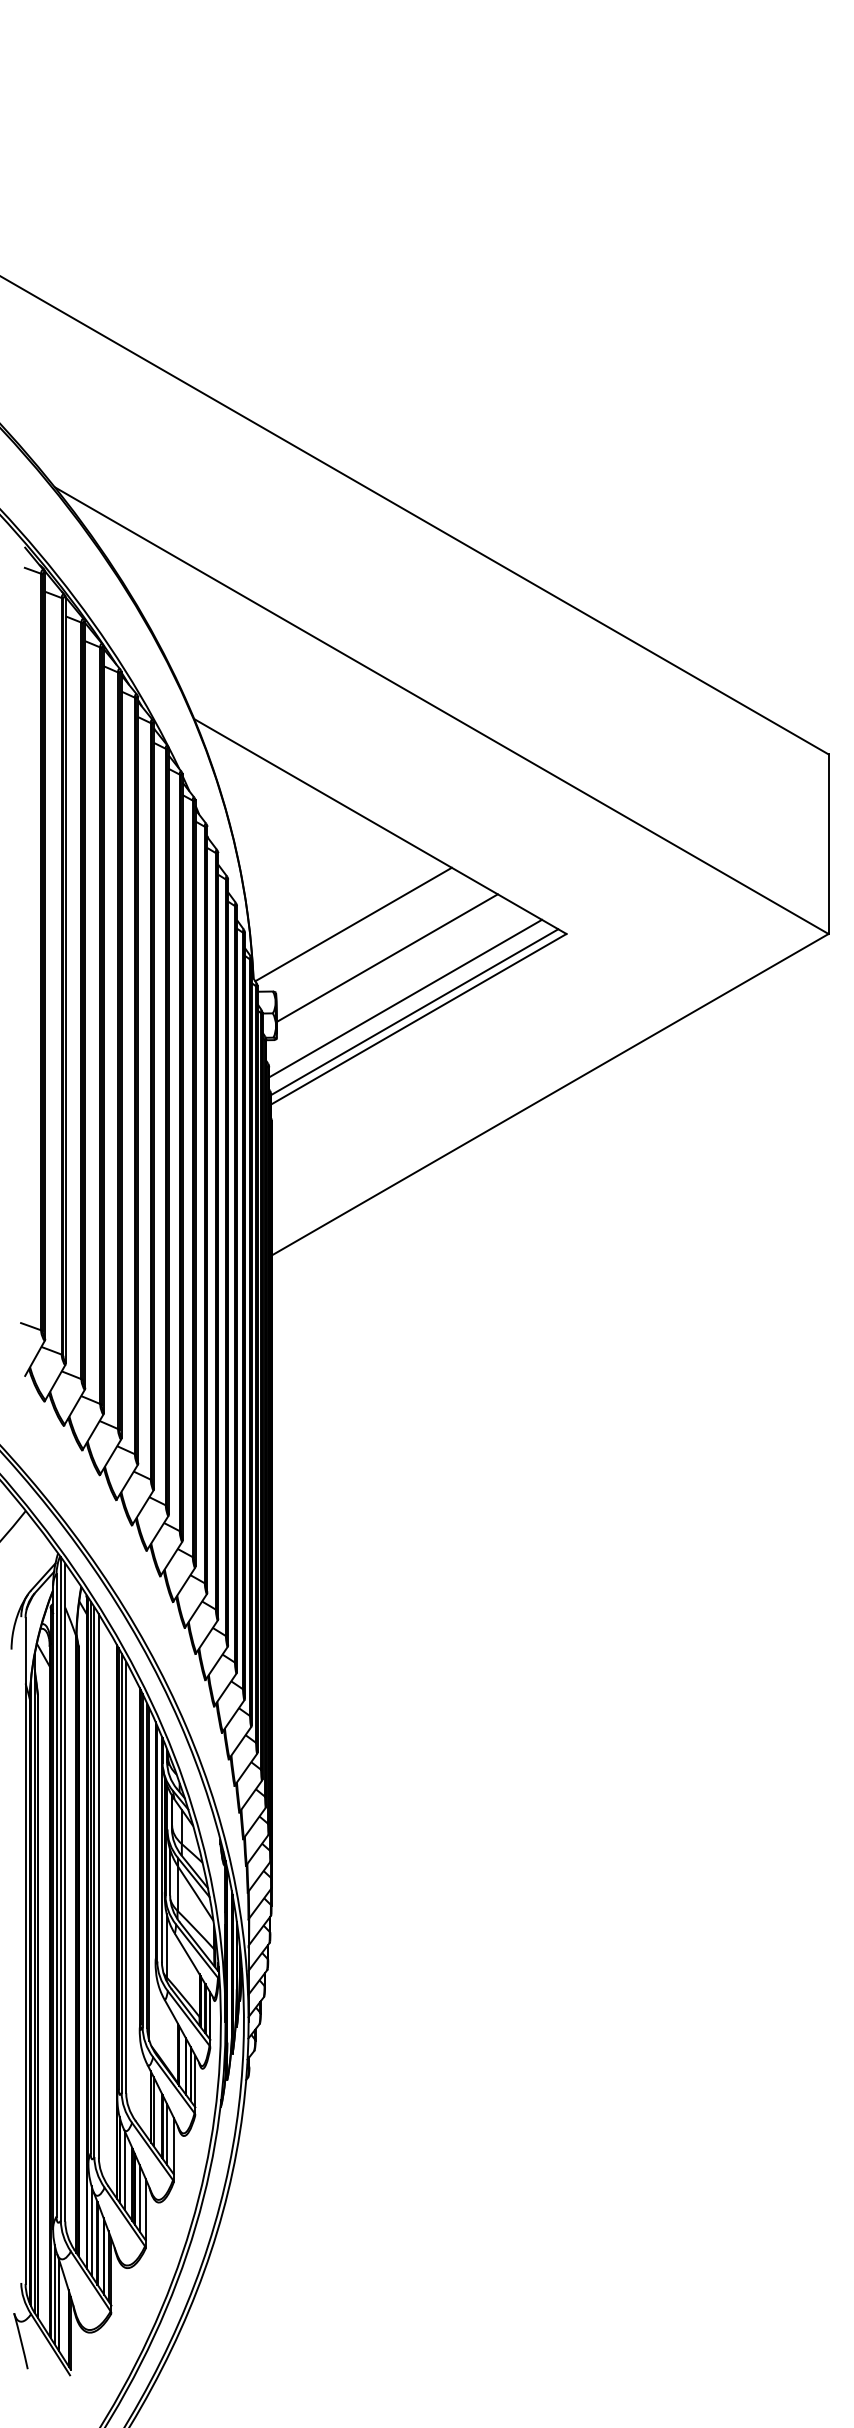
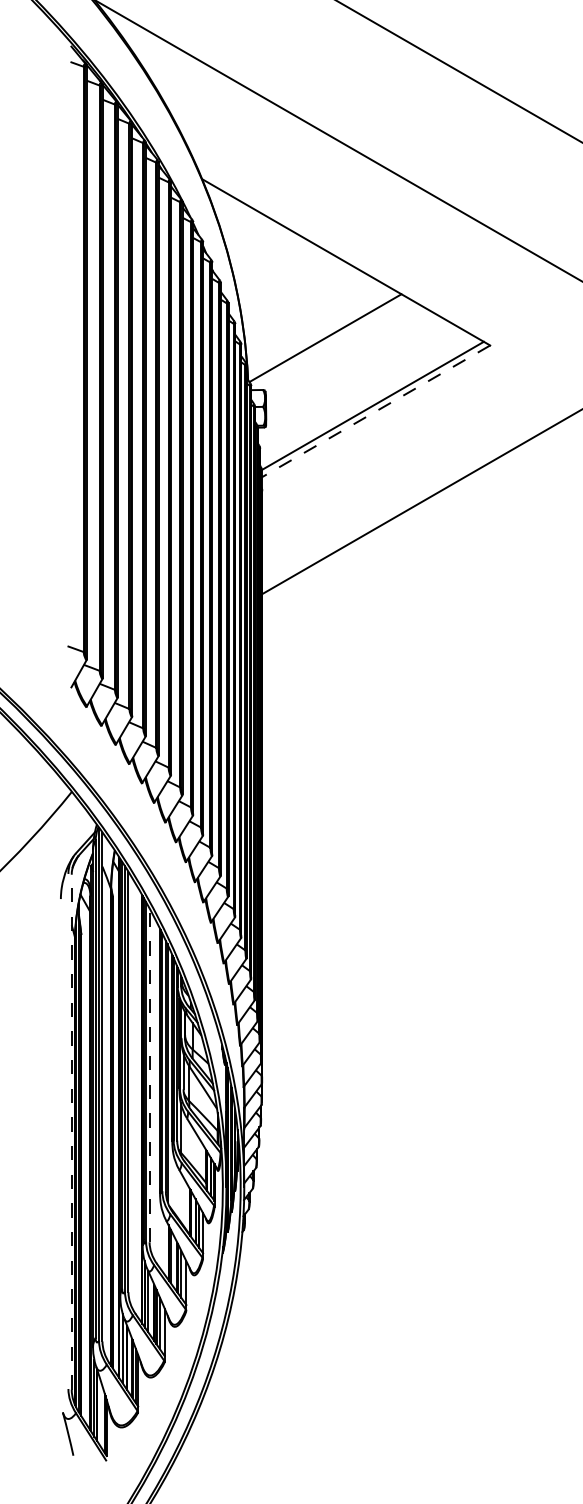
line: (386, 957) -> (350, 363), removed
line: (405, 998) -> (365, 395), removed
line: (418, 1019) -> (375, 411), solid -> dashed
line: (126, 1877) -> (149, 1075), solid -> dashed
line: (25, 1951) -> (71, 1132), solid -> dashed

